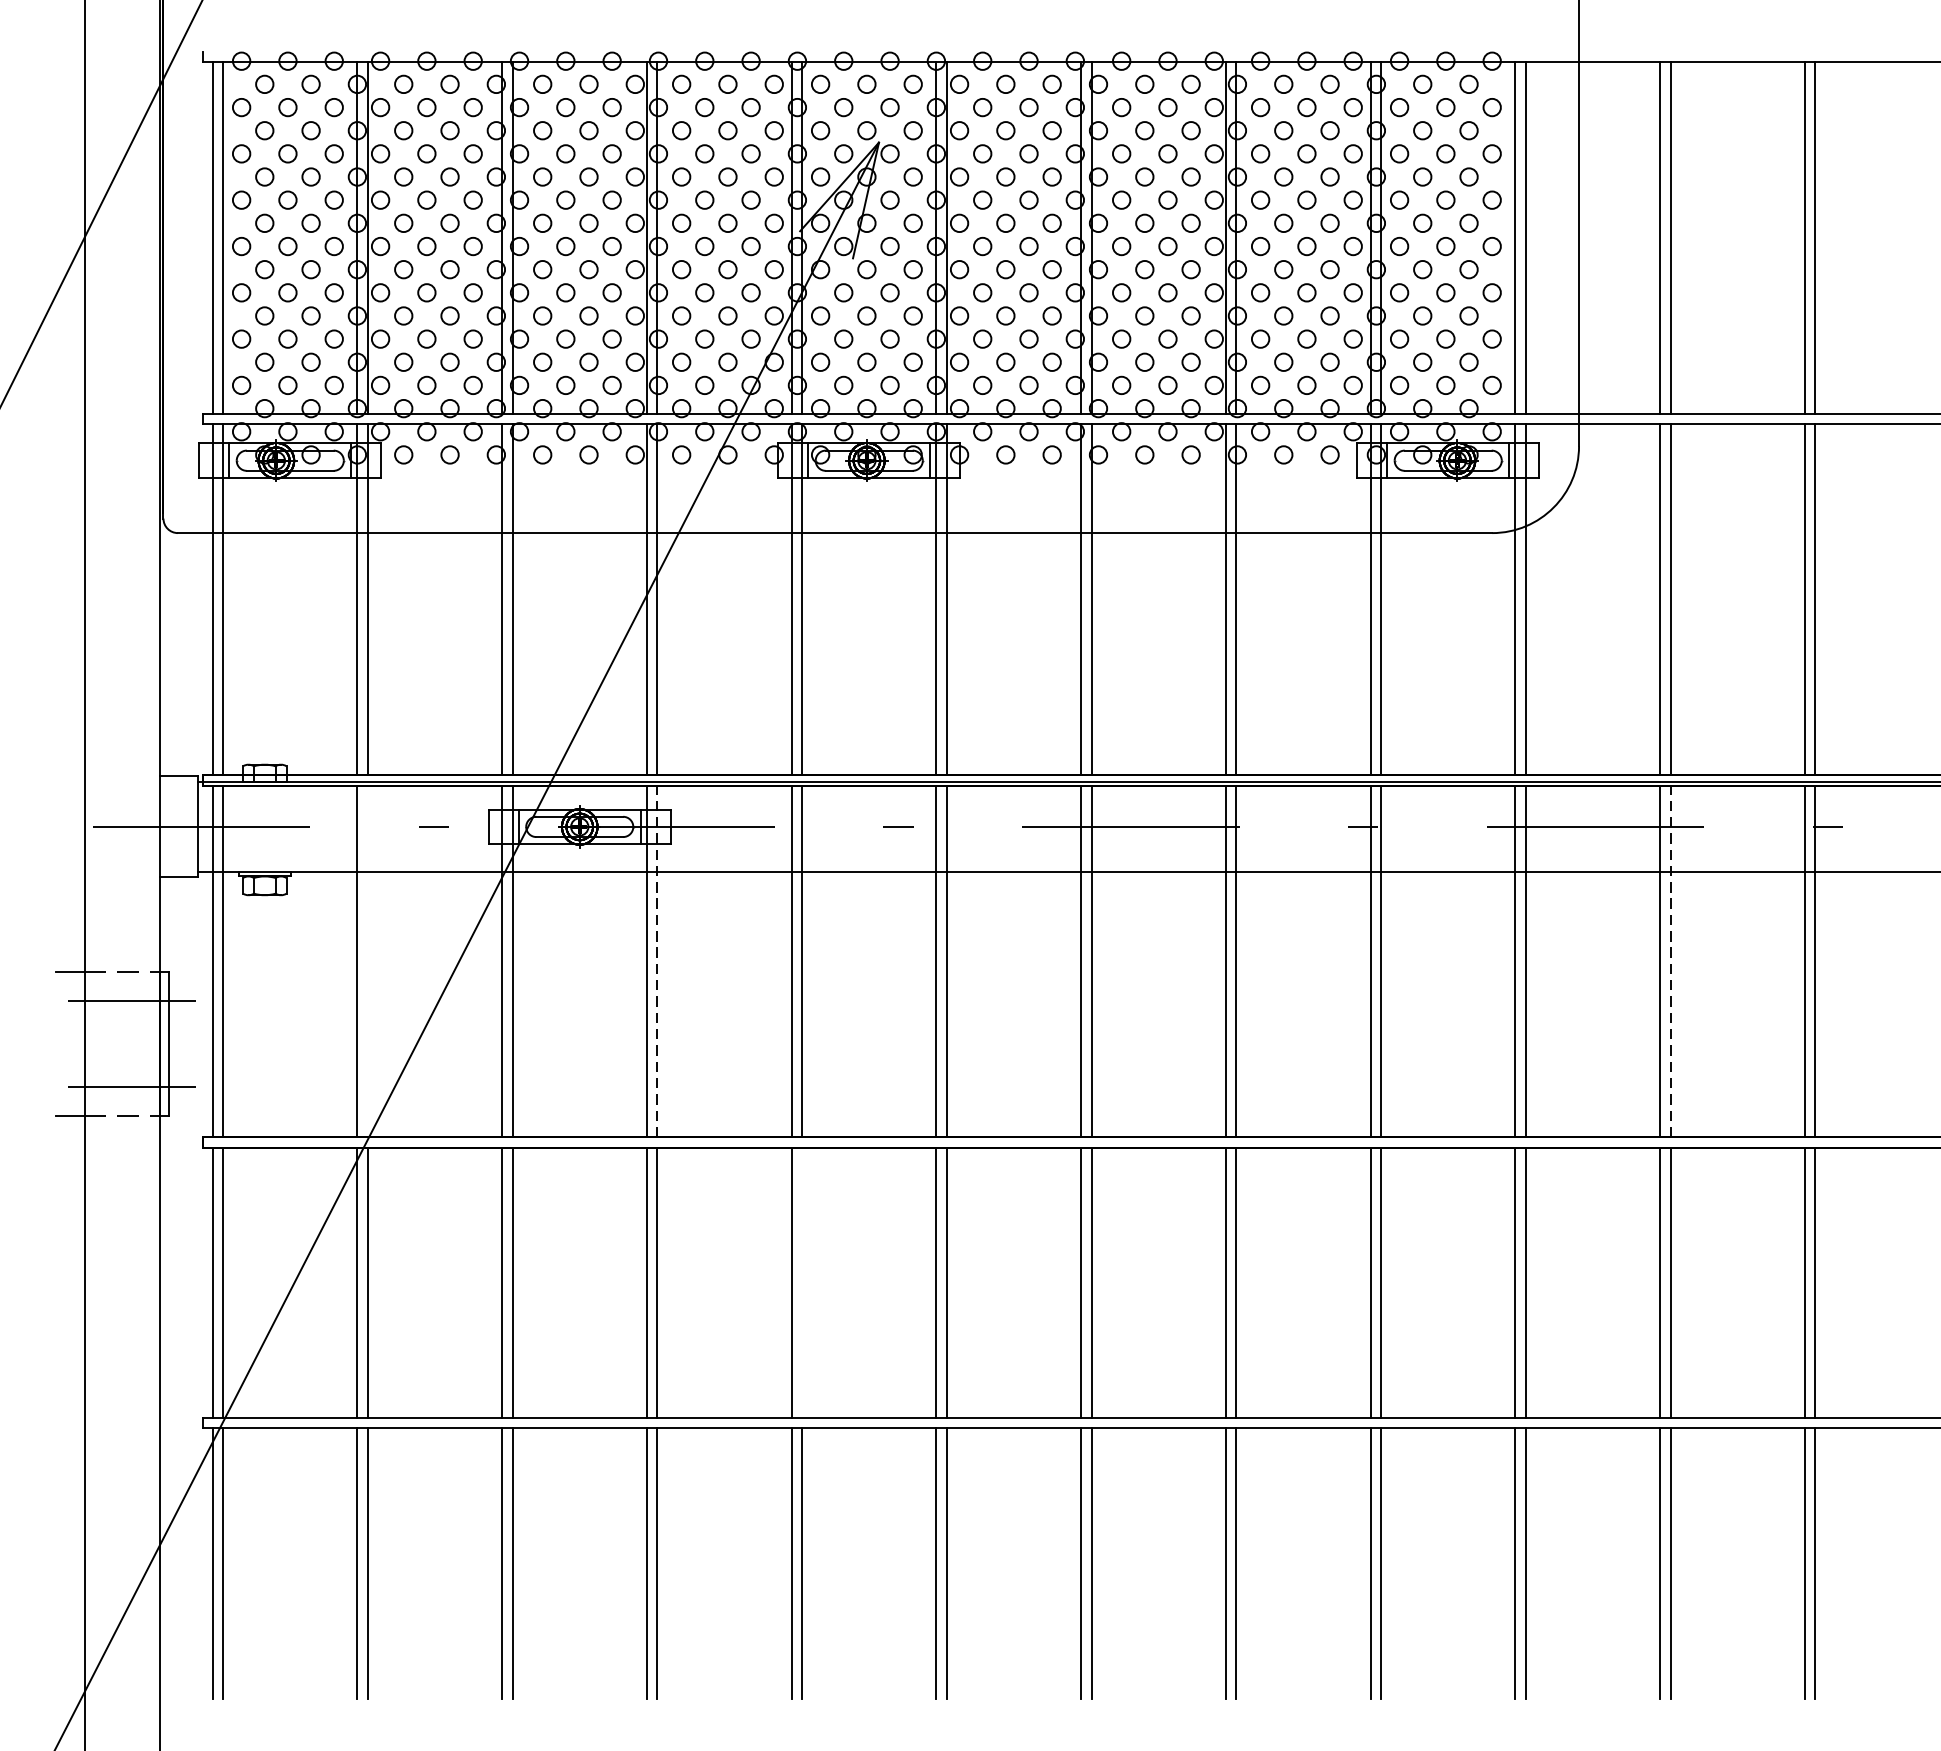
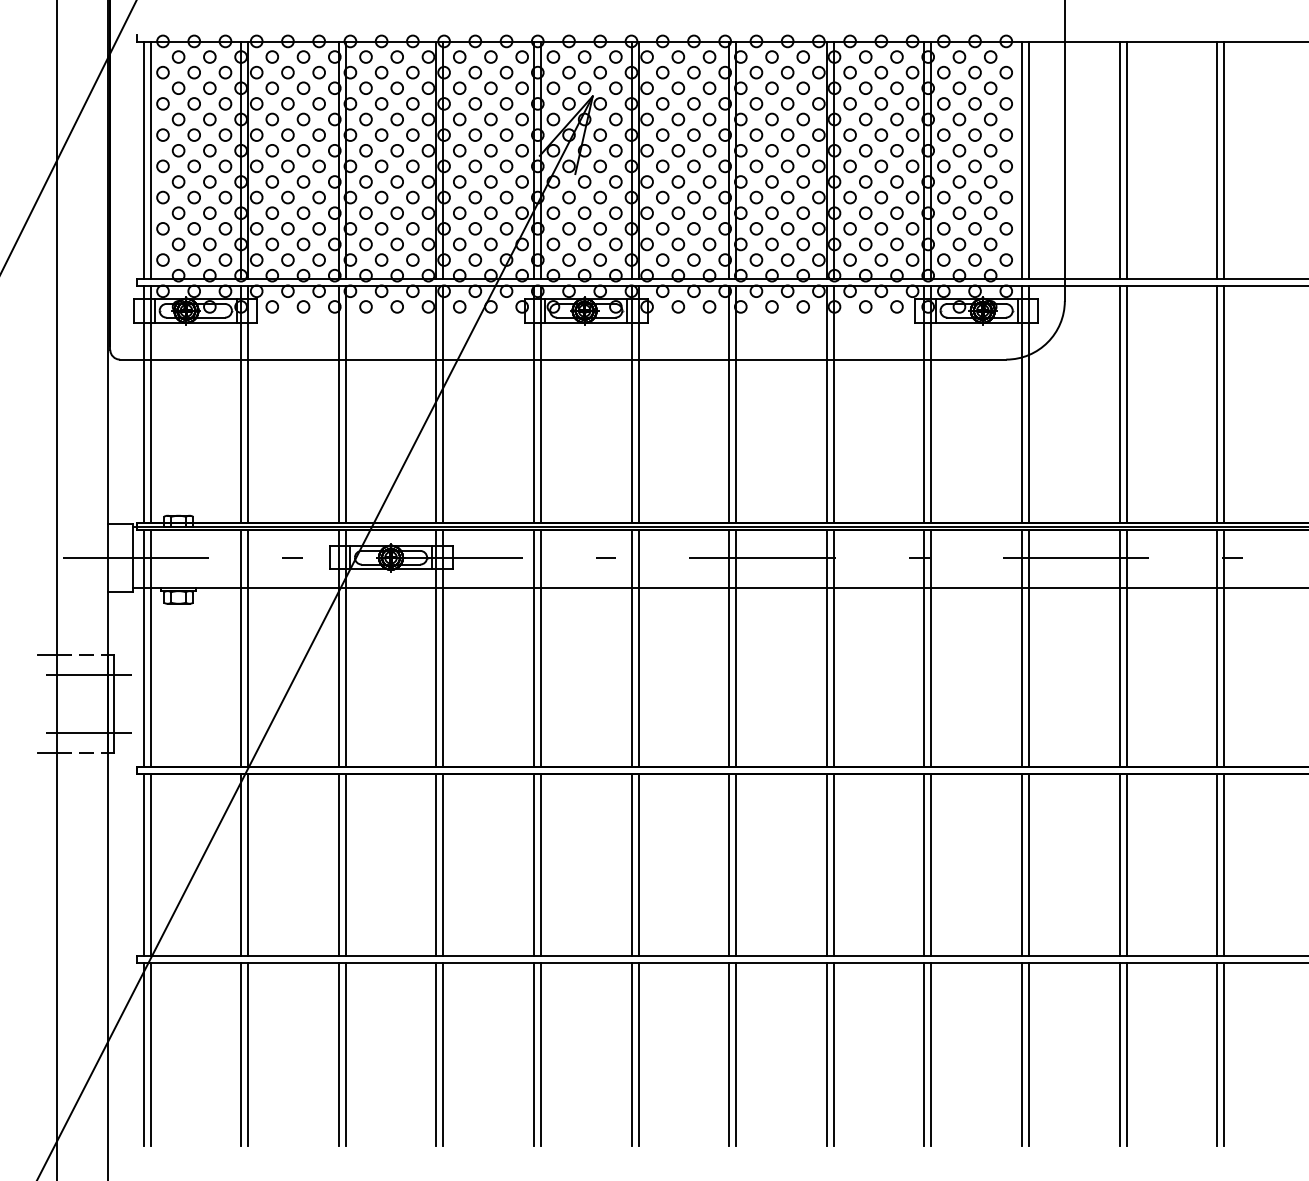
line: (368, 961) -> (248, 648), added
line: (657, 961) -> (443, 648), dashed -> solid
line: (1670, 961) -> (1126, 648), dashed -> solid
line: (801, 1283) -> (540, 865), added

